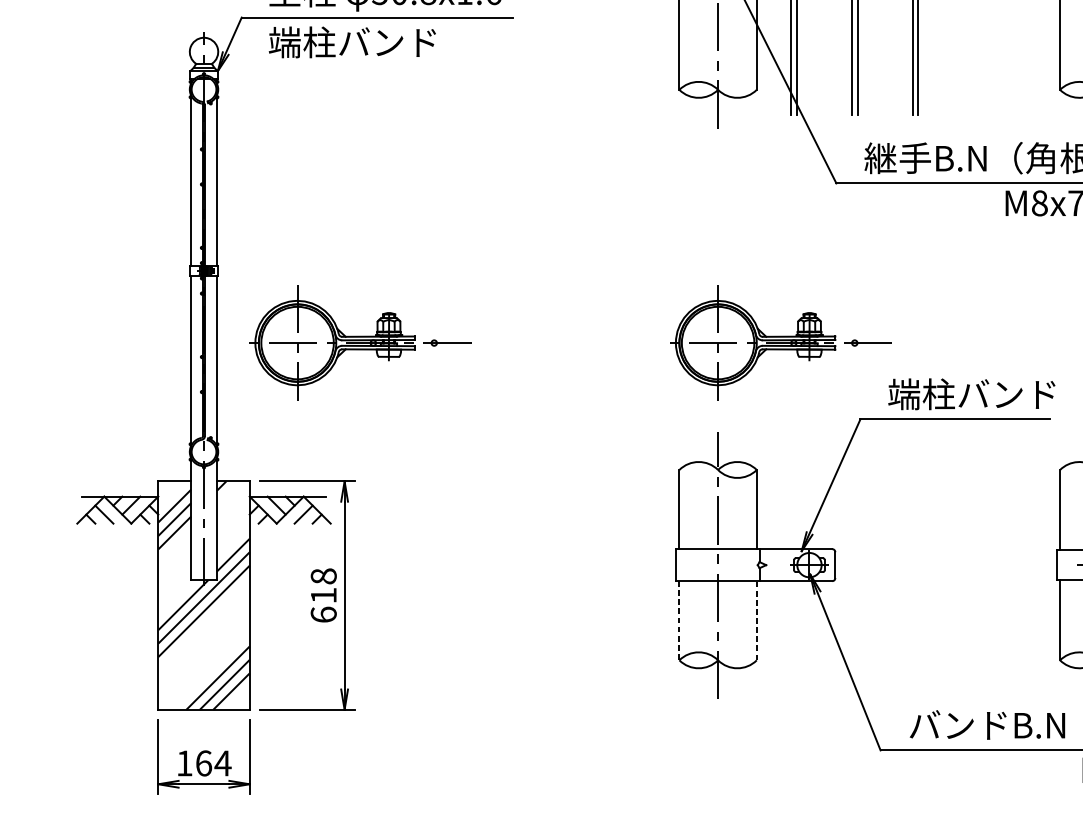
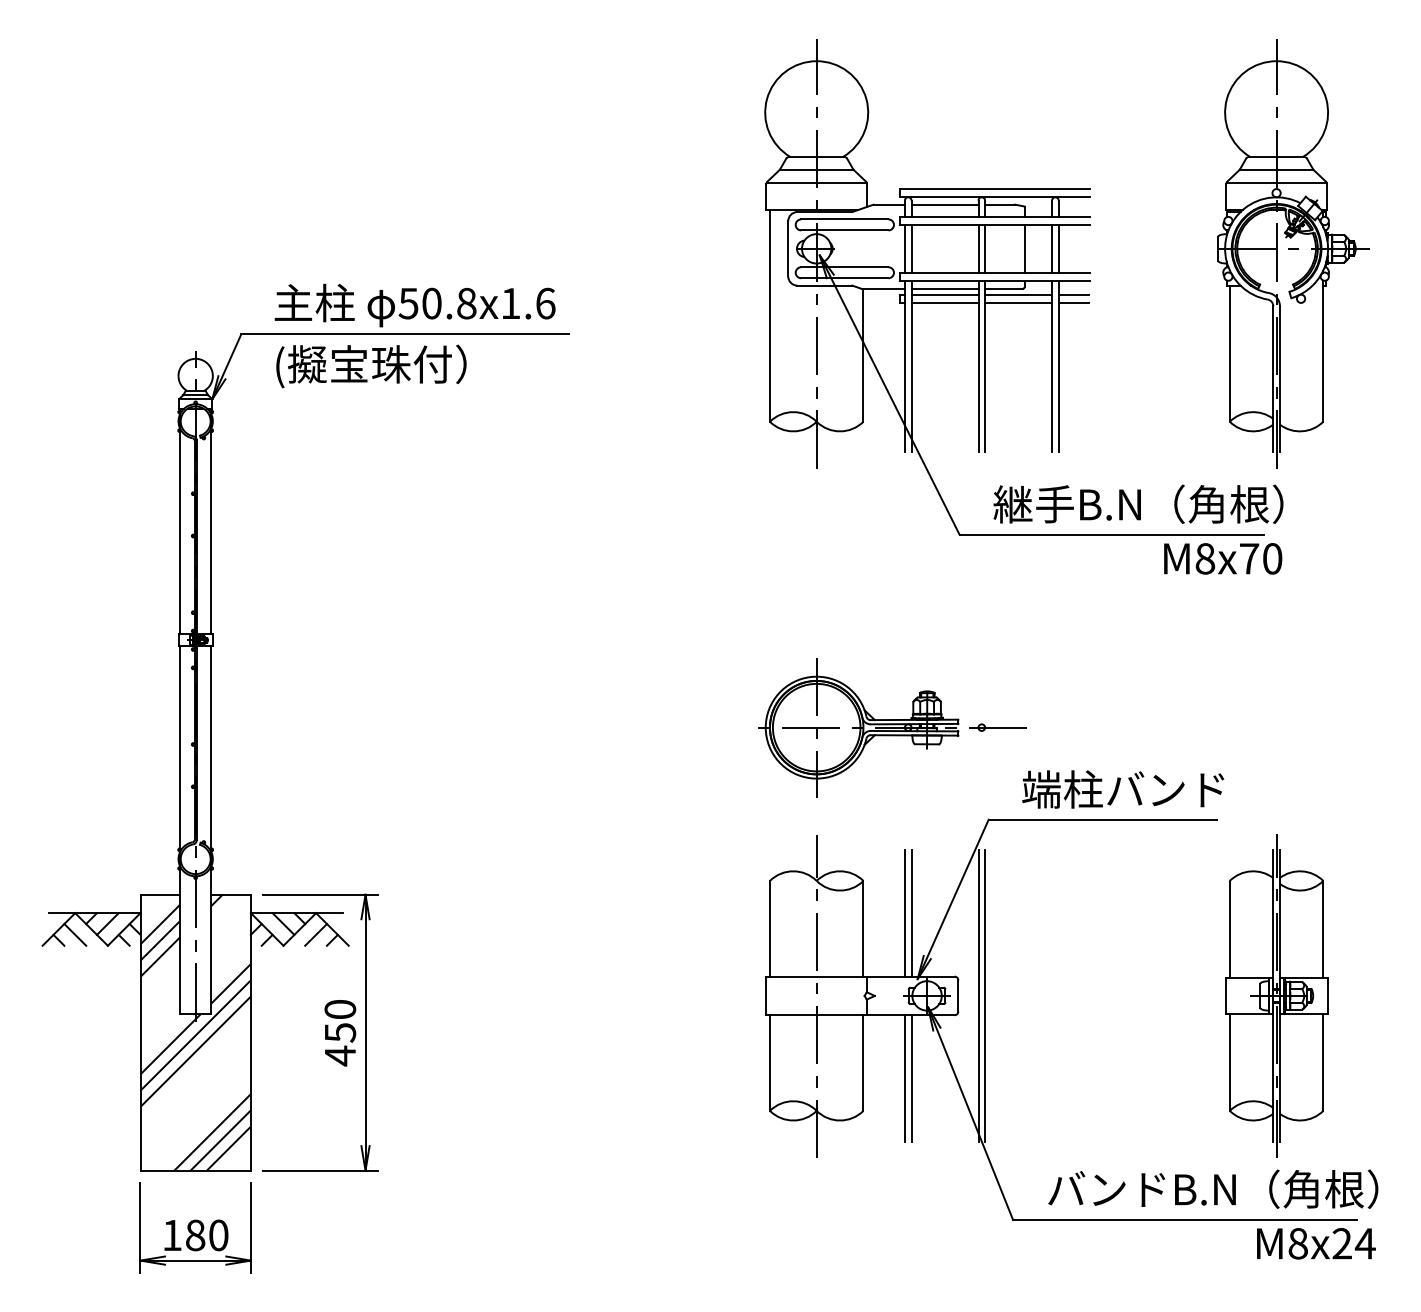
text: (352, 44) -> (374, 366), 端柱バンド -> (擬宝珠付）
part: (360, 342) -> (384, 727), removed
line: (790, 496) -> (904, 913), added
line: (796, 496) -> (911, 913), added
line: (852, 564) -> (978, 995), added
line: (857, 564) -> (985, 995), added
text: (323, 595) -> (340, 1032), 618 -> 450
line: (679, 621) -> (769, 1063), dashed -> solid
line: (756, 621) -> (863, 1063), dashed -> solid
line: (790, 633) -> (904, 1078), added
line: (796, 633) -> (911, 1078), added
text: (213, 763) -> (207, 1235), 164 -> 180

